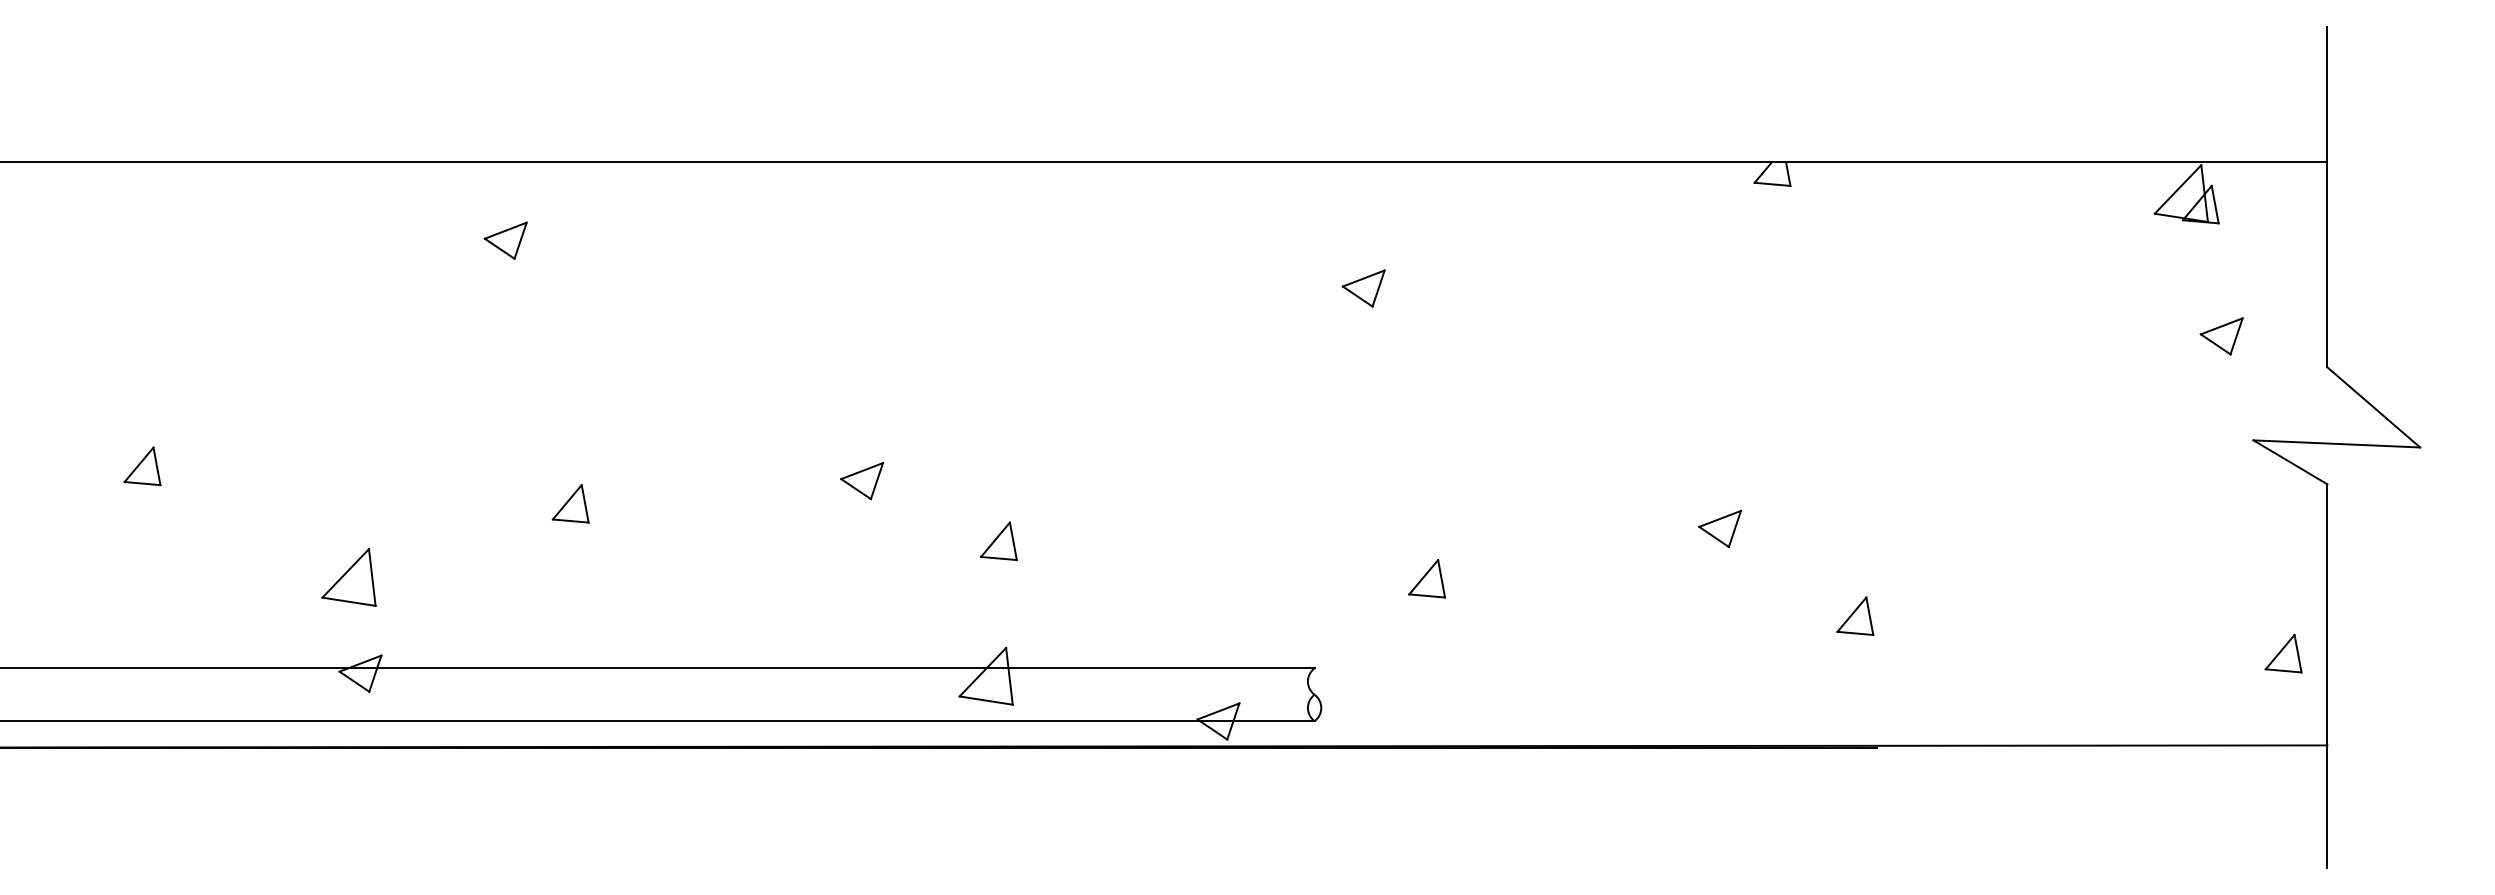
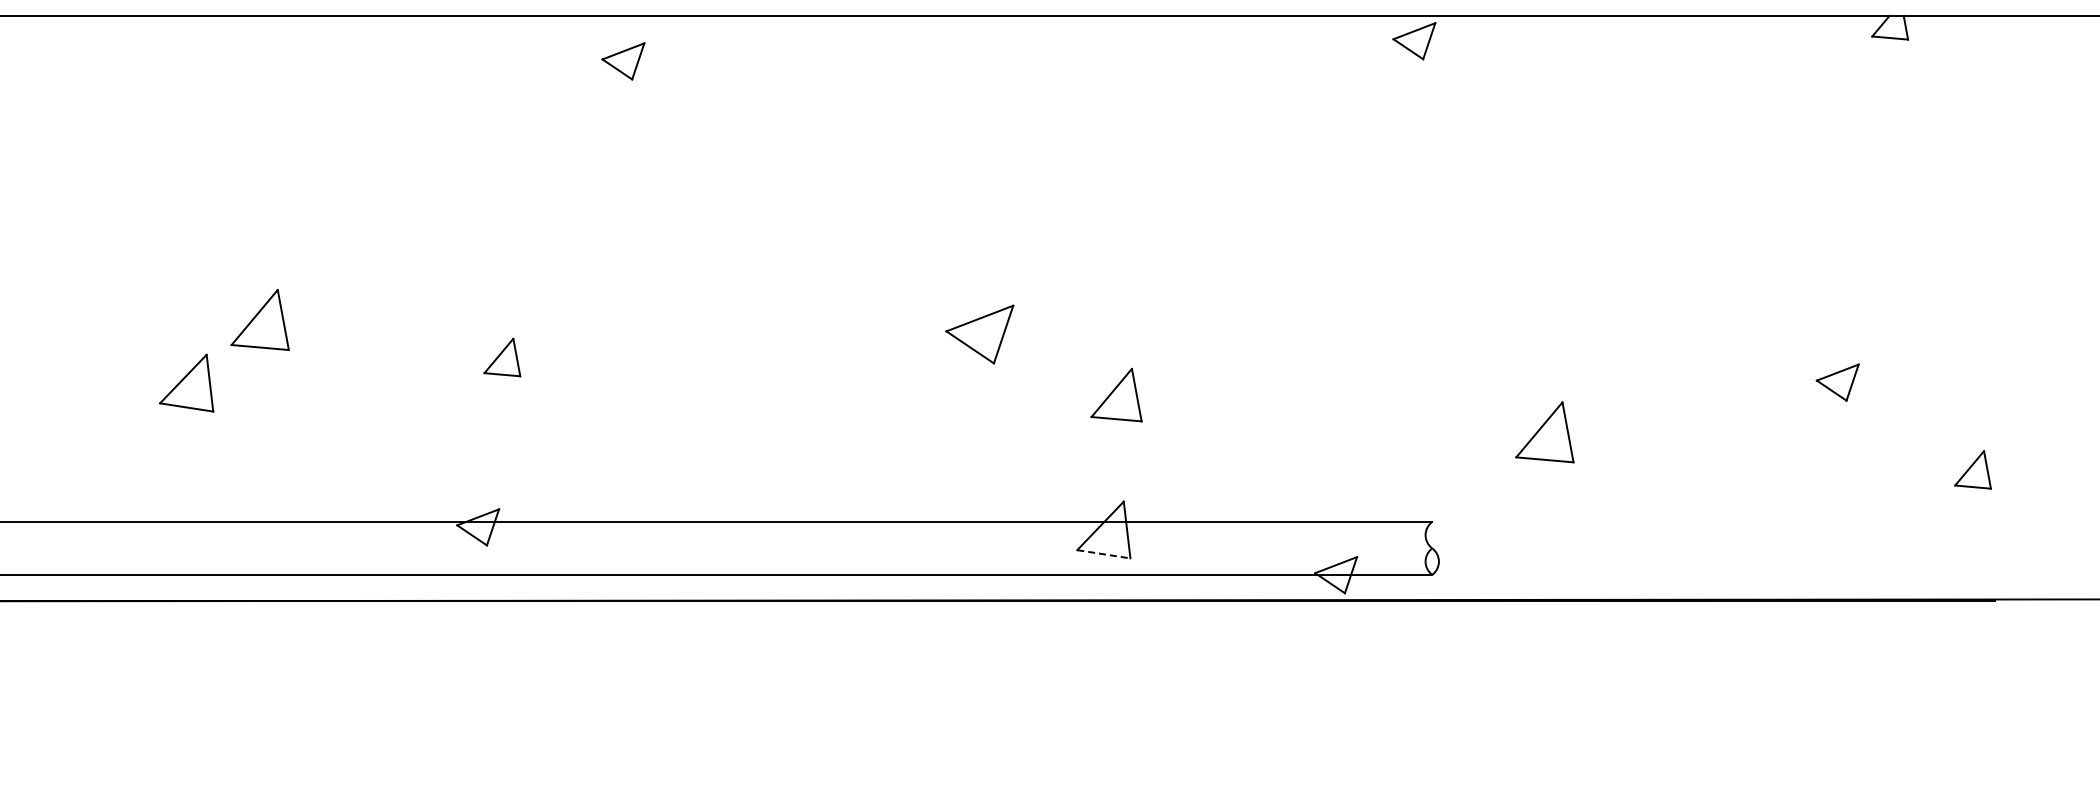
part: (505, 240) -> (623, 61), moved
part: (1363, 288) -> (1414, 41), moved
part: (142, 466) -> (260, 320), size x1.6
part: (861, 481) -> (979, 335), size x1.6
part: (570, 503) -> (502, 357), moved
part: (998, 540) -> (1116, 394), size x1.4
part: (348, 577) -> (186, 383), moved
part: (1426, 578) -> (1544, 432), size x1.6
line: (986, 700) -> (1104, 554), solid -> dashed

